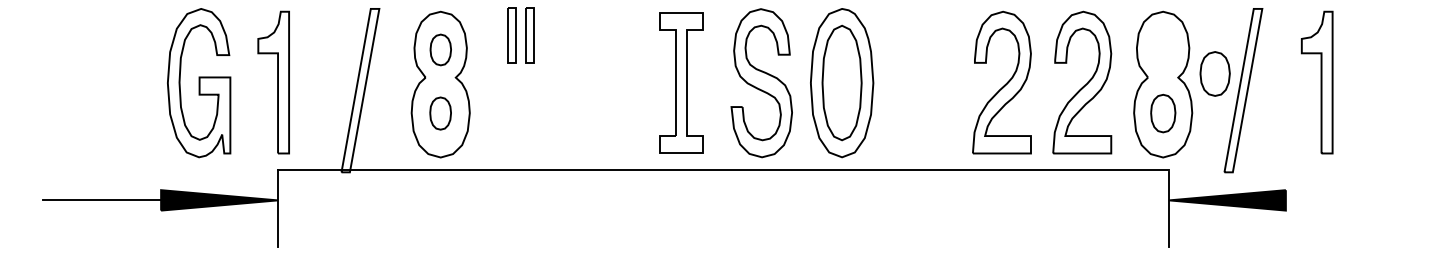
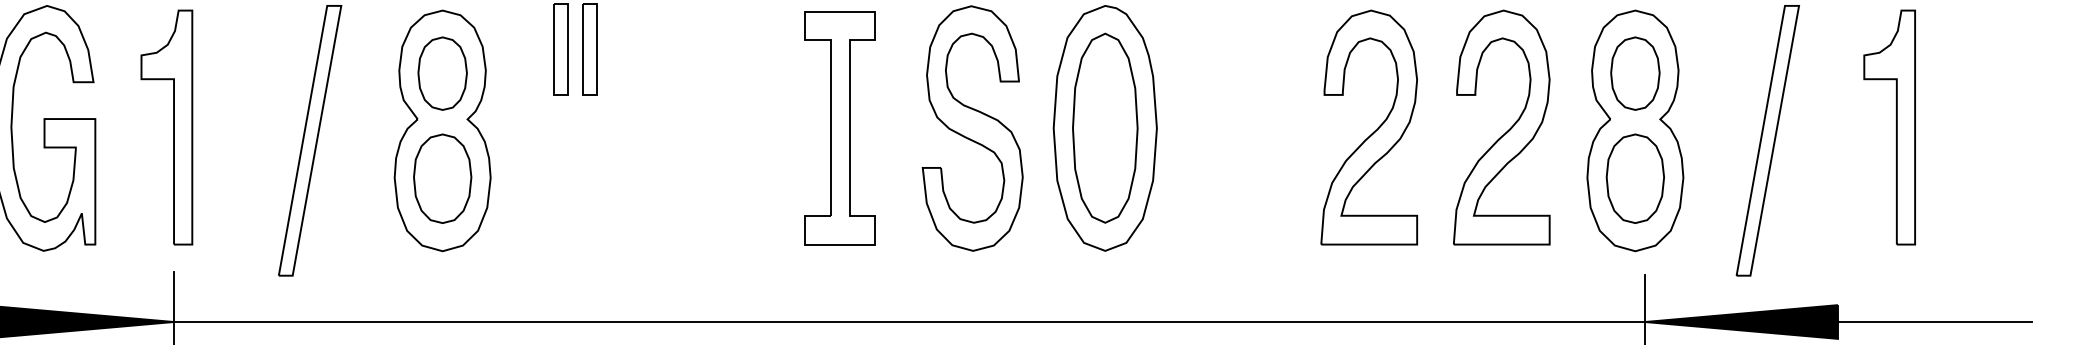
part: (440, 49) -> (442, 72), size x1.43
part: (1214, 73) -> (1634, 72), moved
part: (440, 113) -> (442, 178), size x1.67
part: (1163, 113) -> (1635, 178), size x1.43
line: (723, 170) -> (909, 322), moved
line: (1344, 200) -> (1934, 322), added

